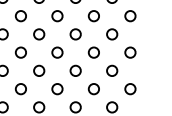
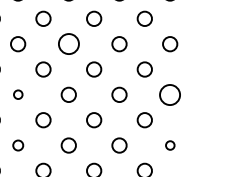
circle: (57, 16) -> (68, 44), size x1.4
circle: (21, 52) -> (18, 94), size x0.6
circle: (130, 52) -> (170, 94), size x1.4
circle: (21, 89) -> (18, 145), size x0.7
circle: (130, 89) -> (170, 145), size x0.6

